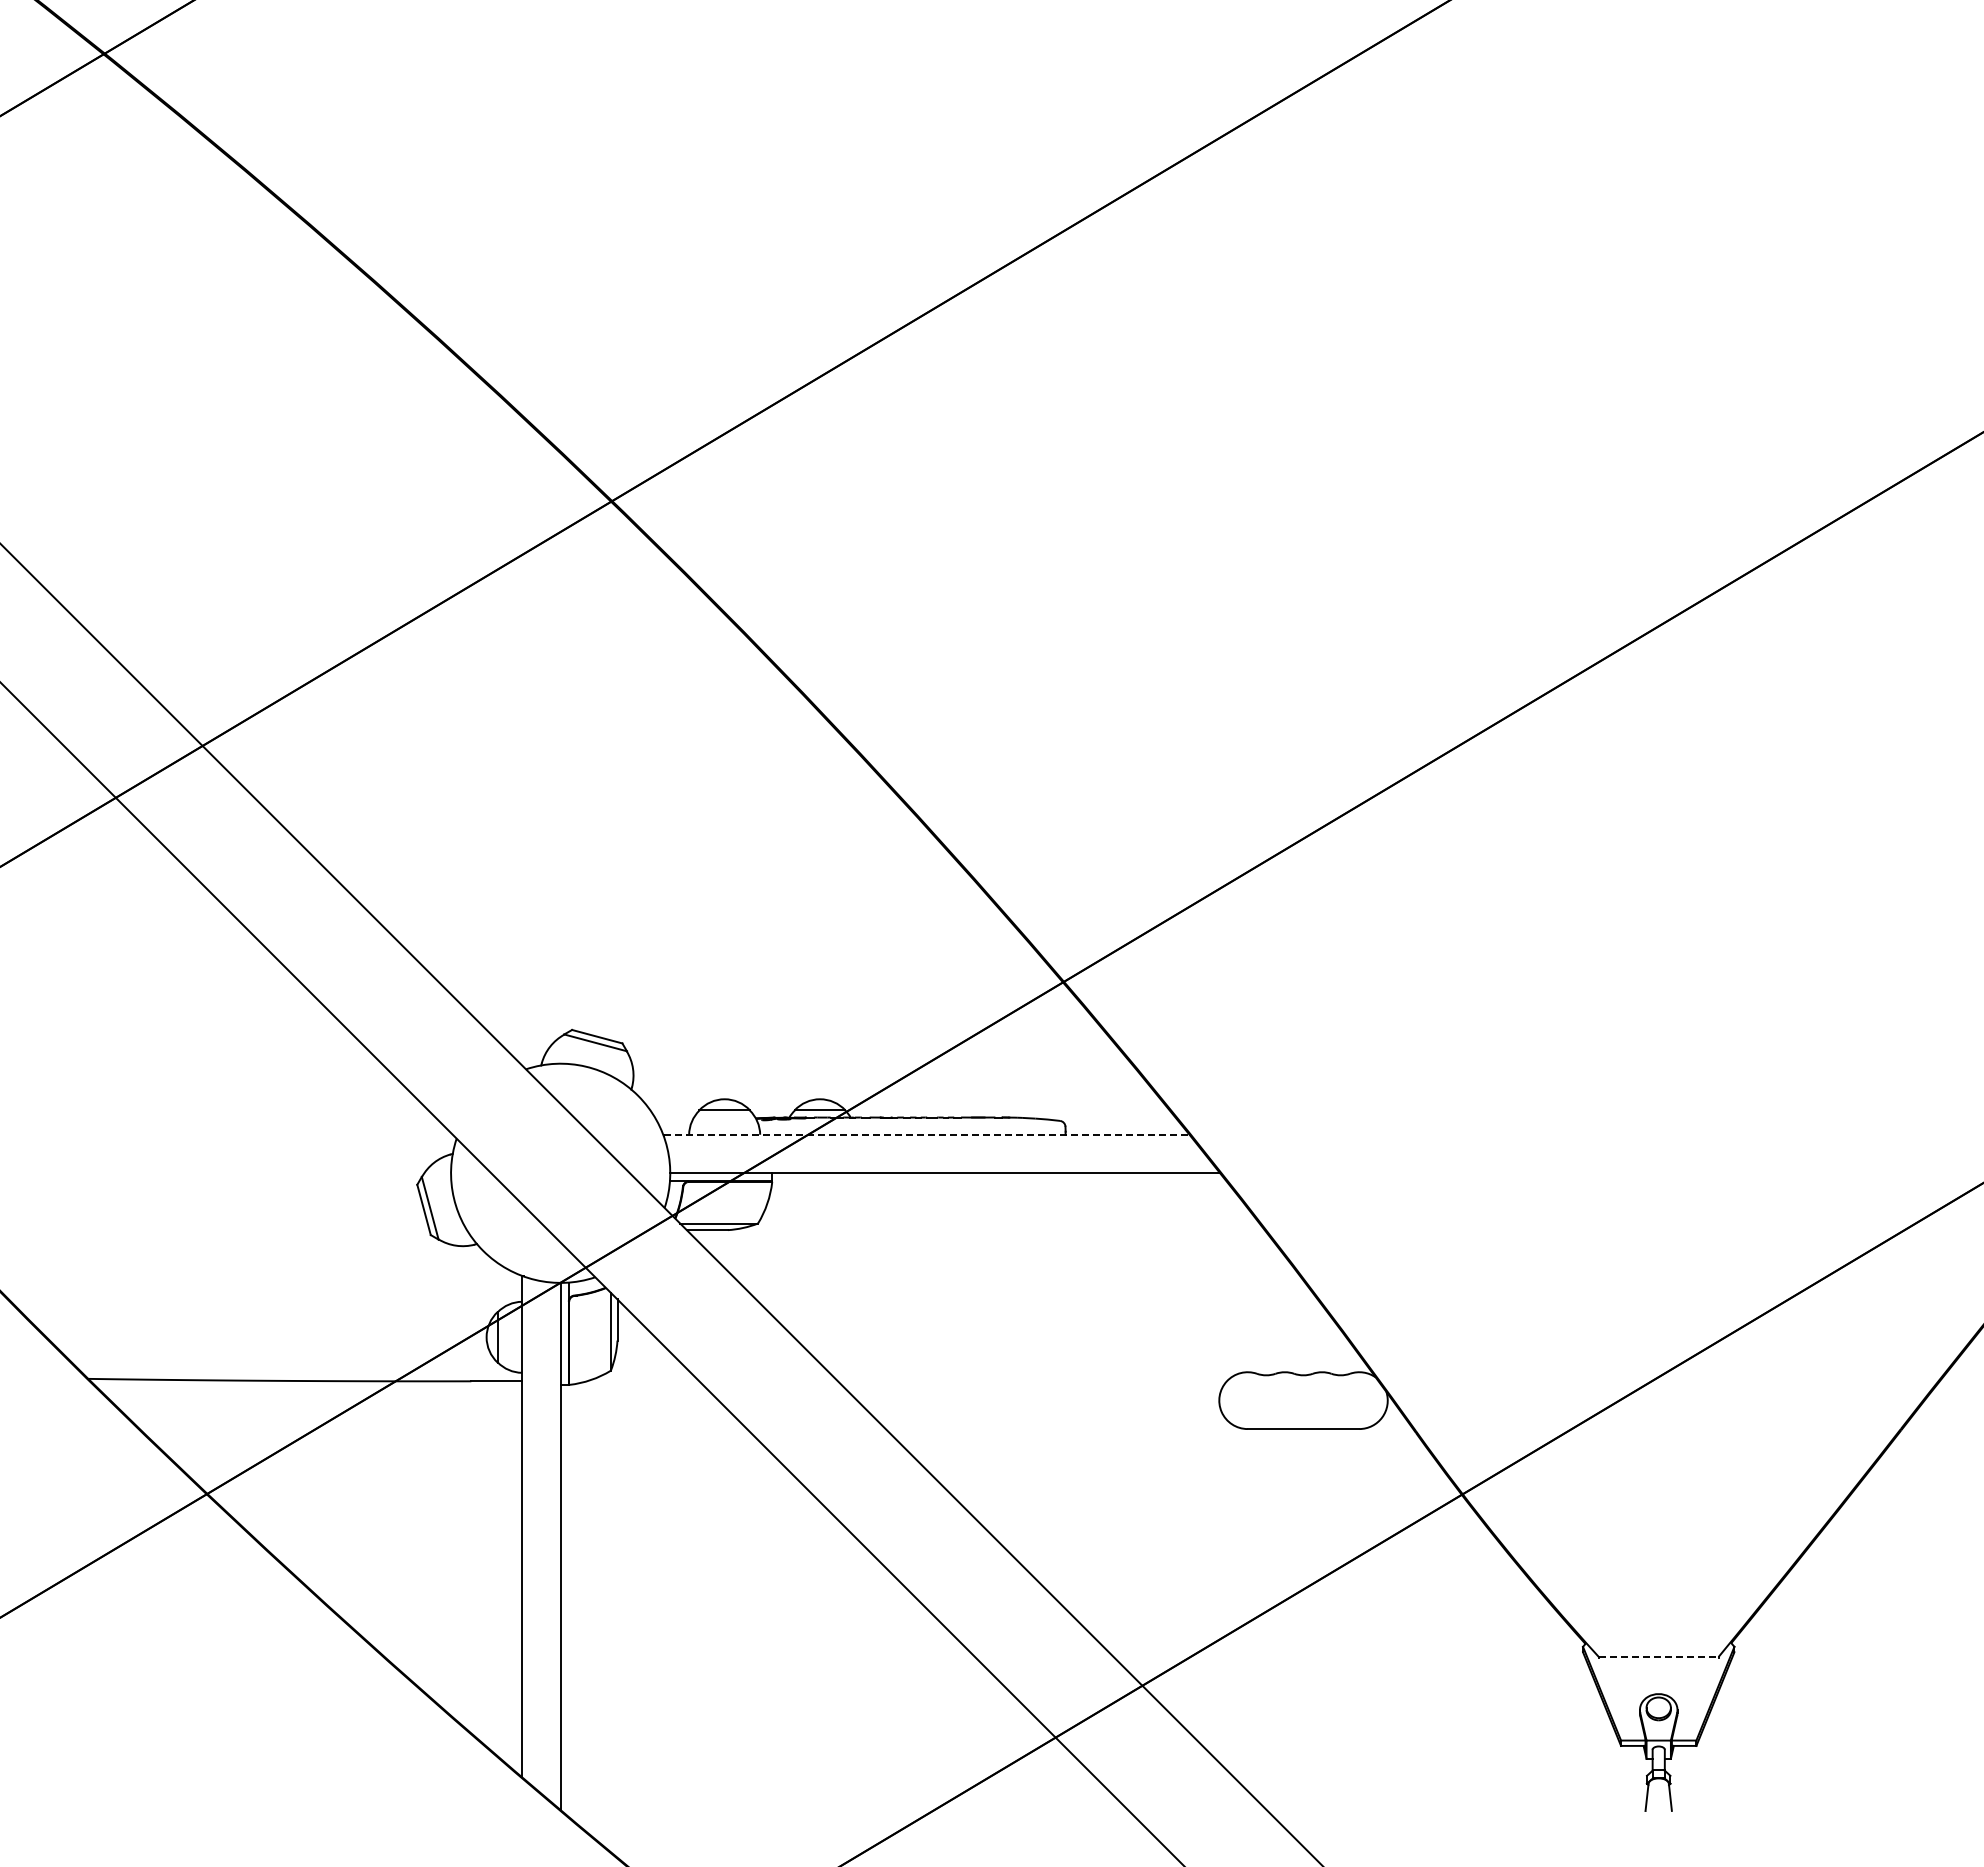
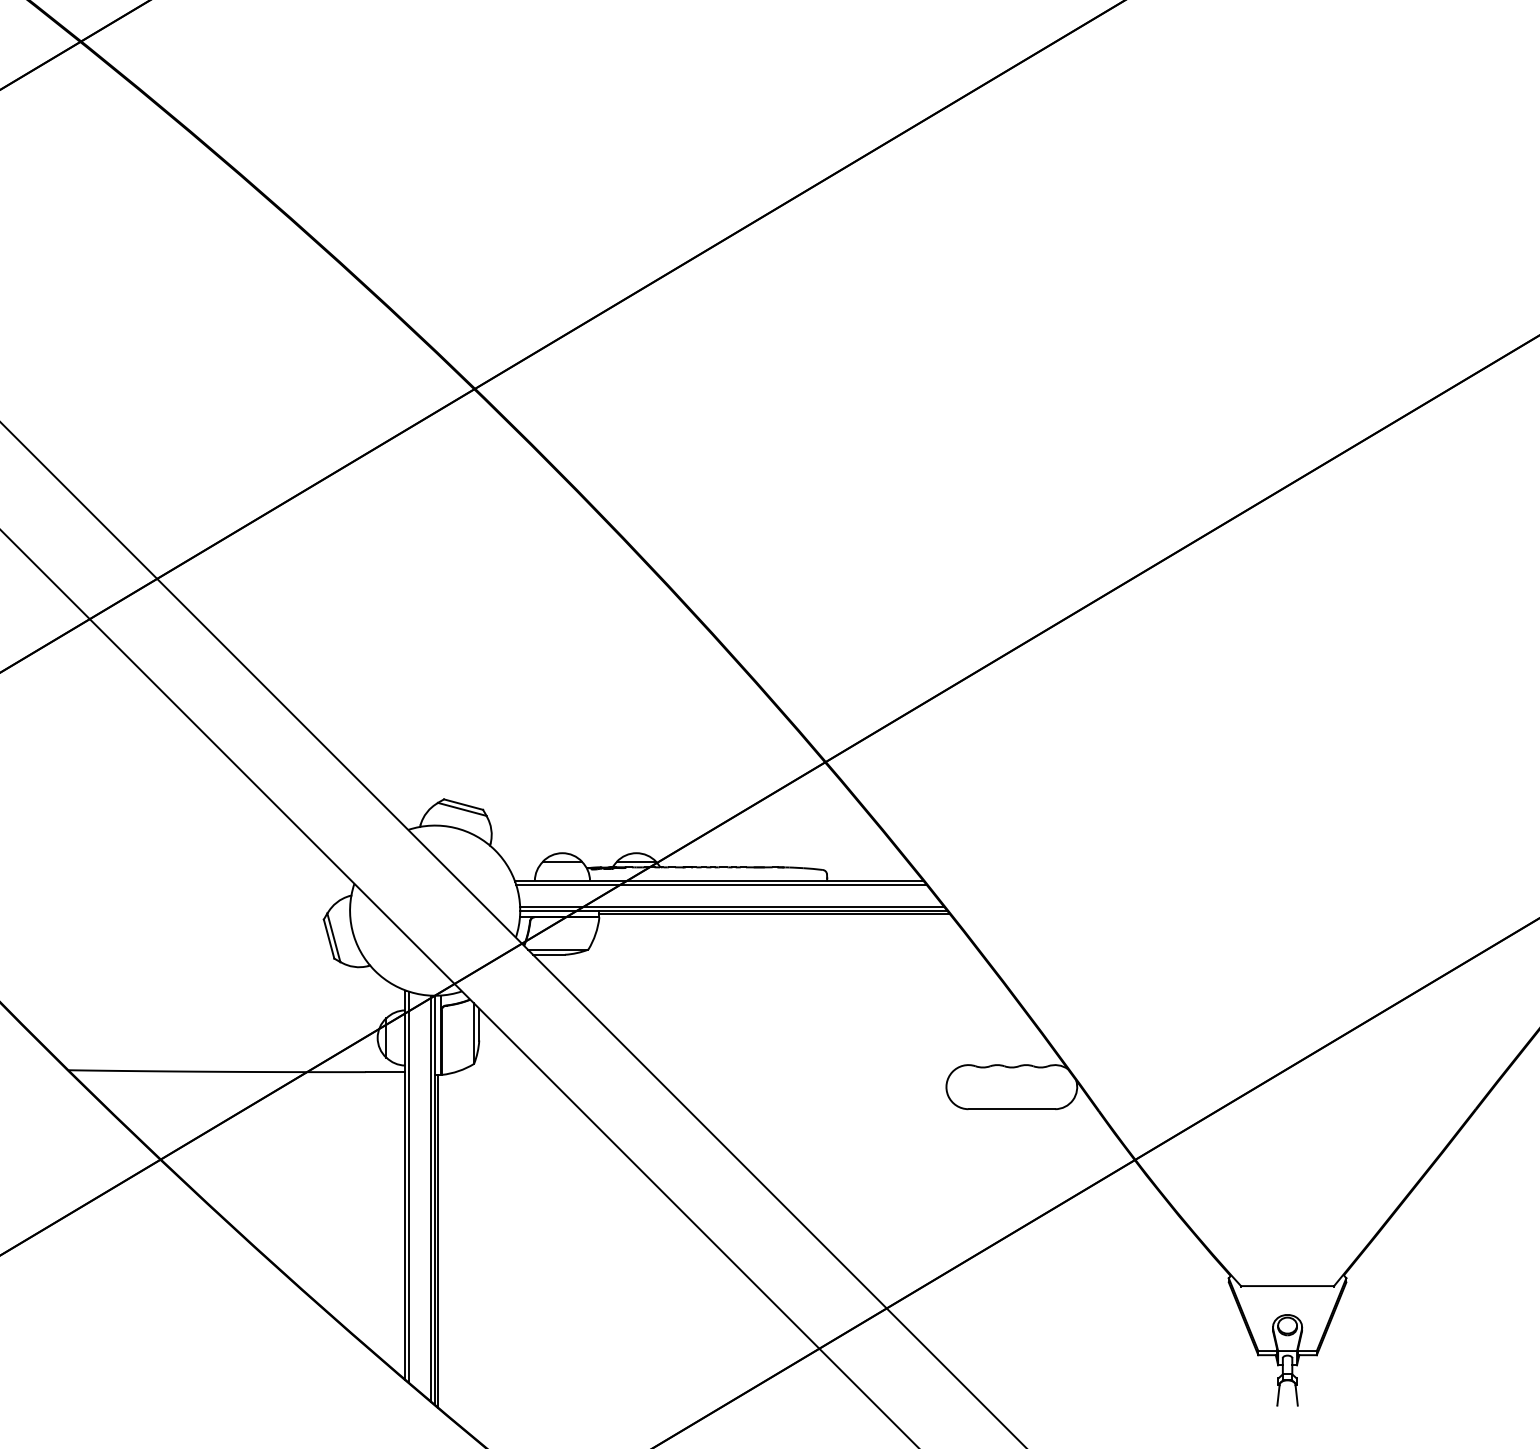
line: (926, 1134) -> (719, 880), dashed -> solid
line: (929, 1139) -> (721, 884), added
line: (943, 1168) -> (732, 906), added
line: (997, 1177) -> (774, 913), added
line: (527, 1529) -> (409, 1187), added
line: (555, 1543) -> (431, 1198), added
line: (564, 1598) -> (438, 1240), added
line: (1658, 1656) -> (1287, 1285), dashed -> solid

